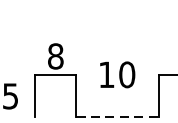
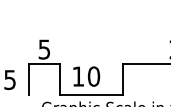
text: (55, 56) -> (44, 49), 8 -> 5
text: (117, 74) -> (86, 76), moved
line: (117, 116) -> (91, 95), dashed -> solid

